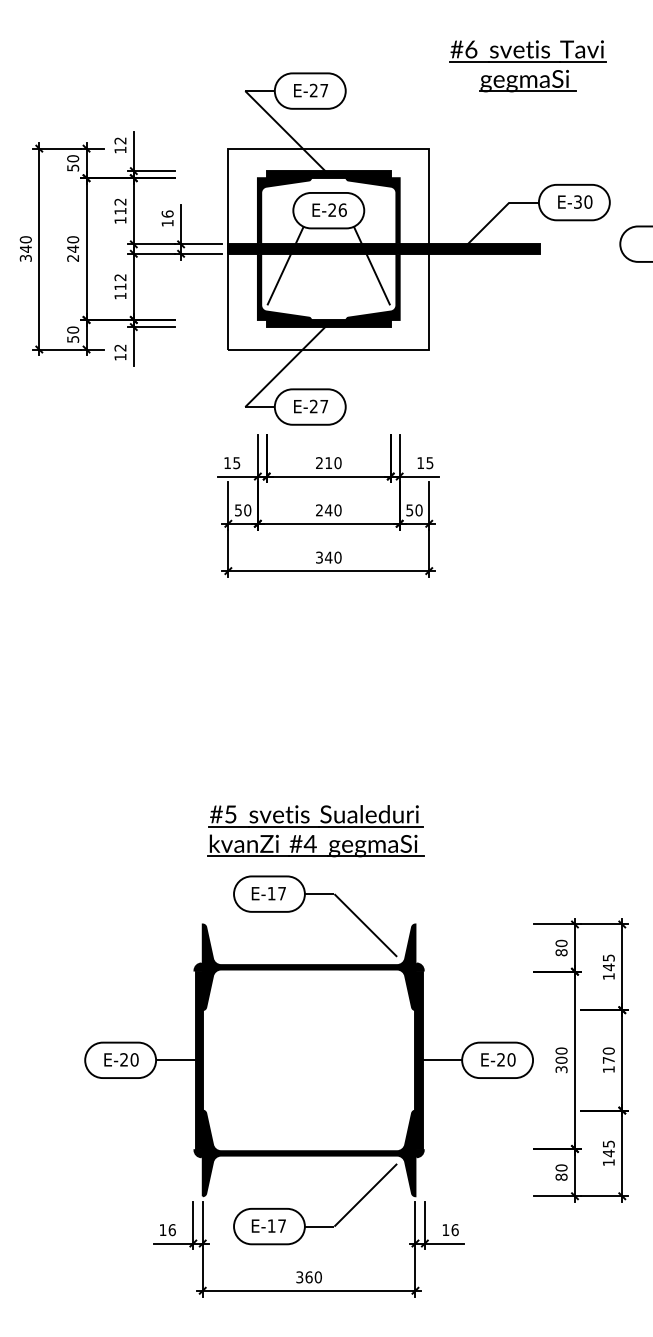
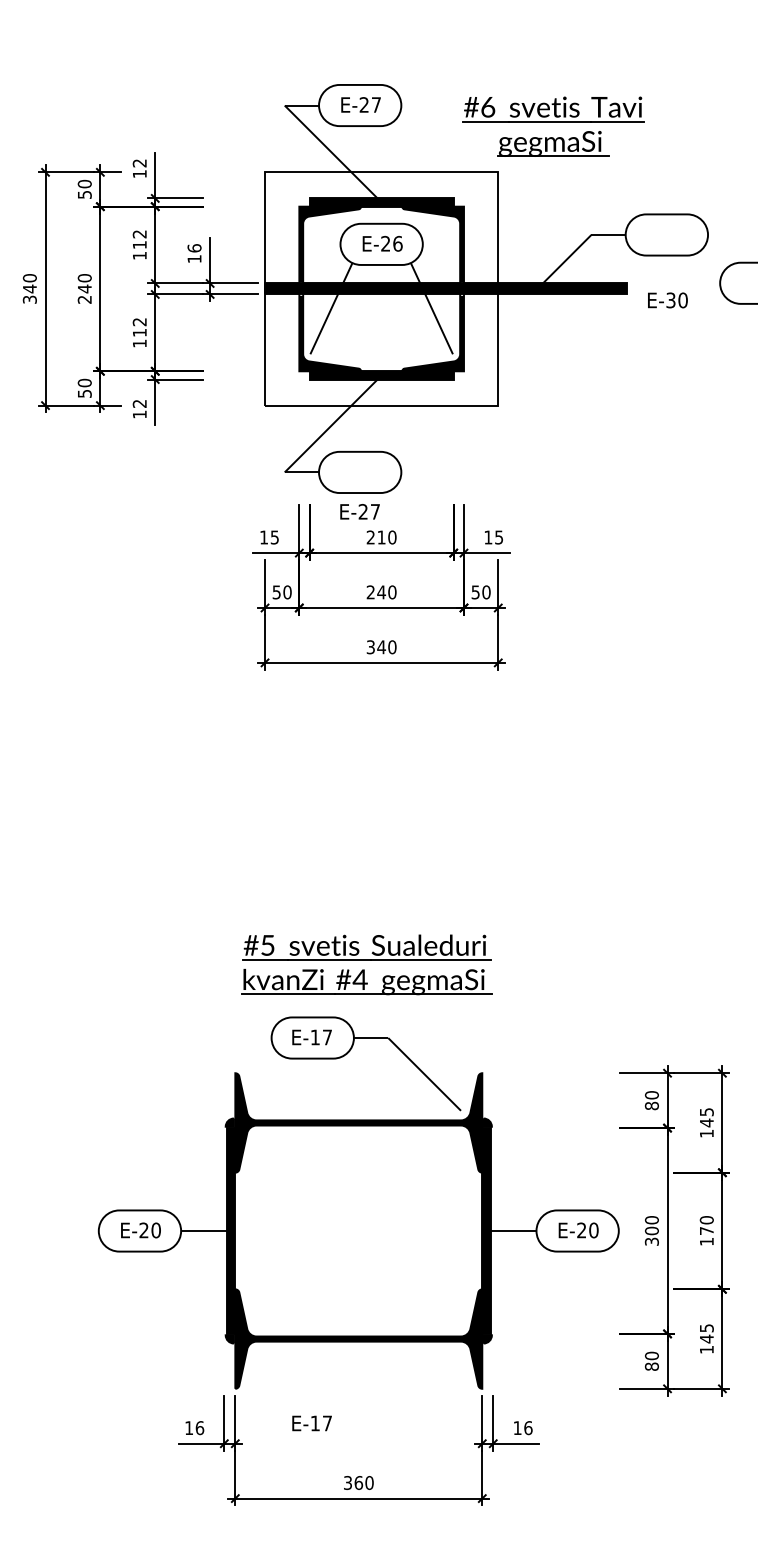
part: (527, 66) -> (553, 126), moved
text: (574, 202) -> (667, 300), moved
text: (310, 406) -> (359, 511), moved
part: (301, 1214) -> (350, 1410), removed

